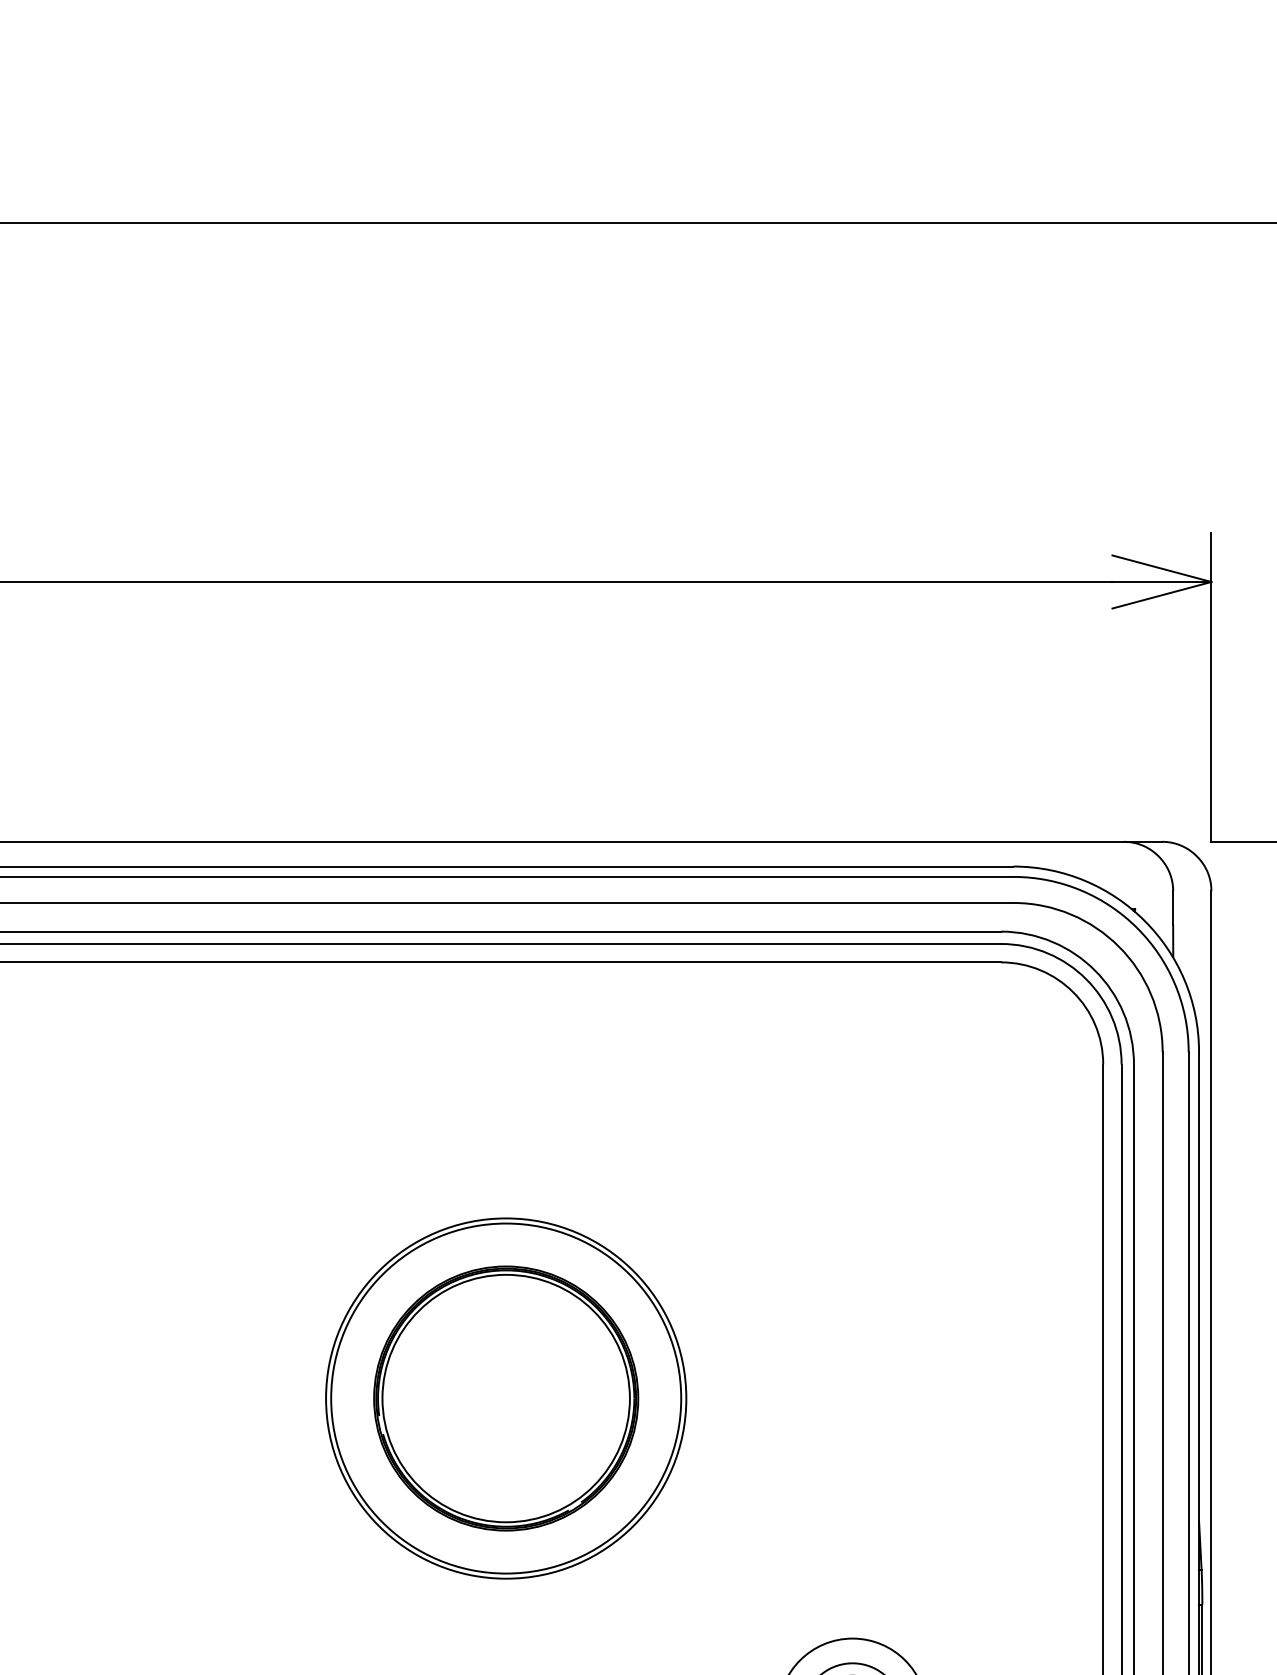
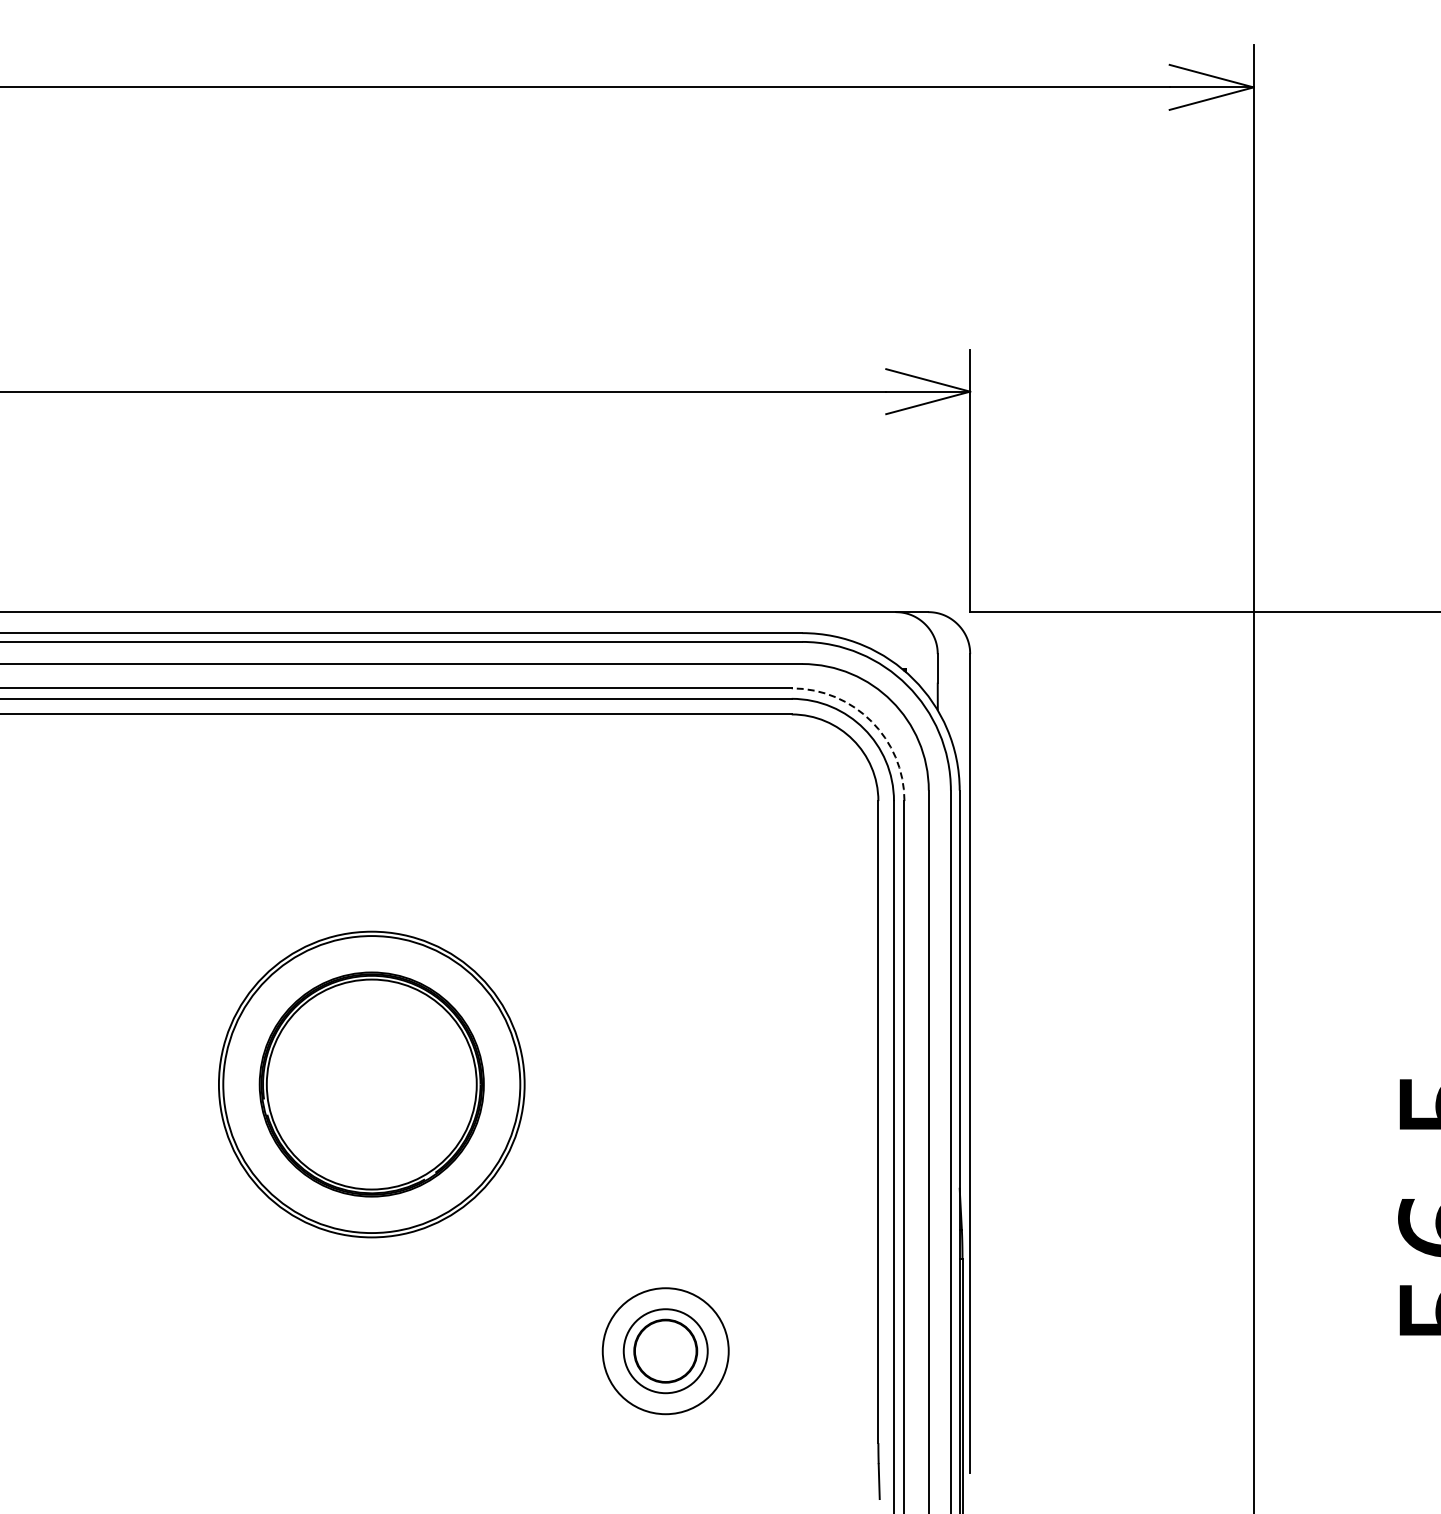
arc: (1095, 970) -> (871, 721), solid -> dashed

